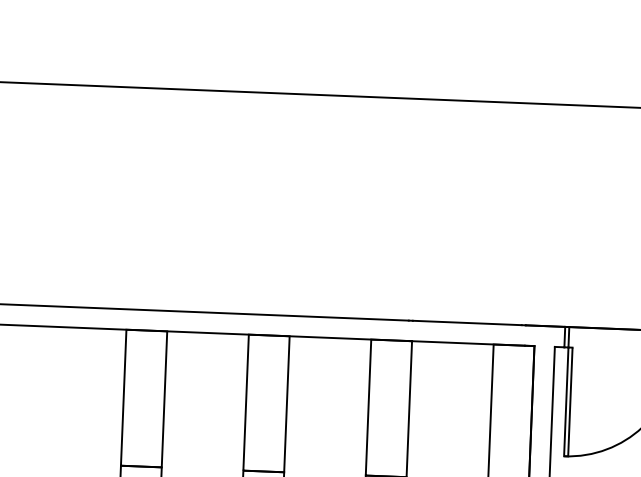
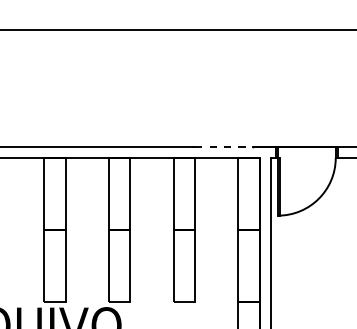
line: (468, 323) -> (224, 147), solid -> dashed

